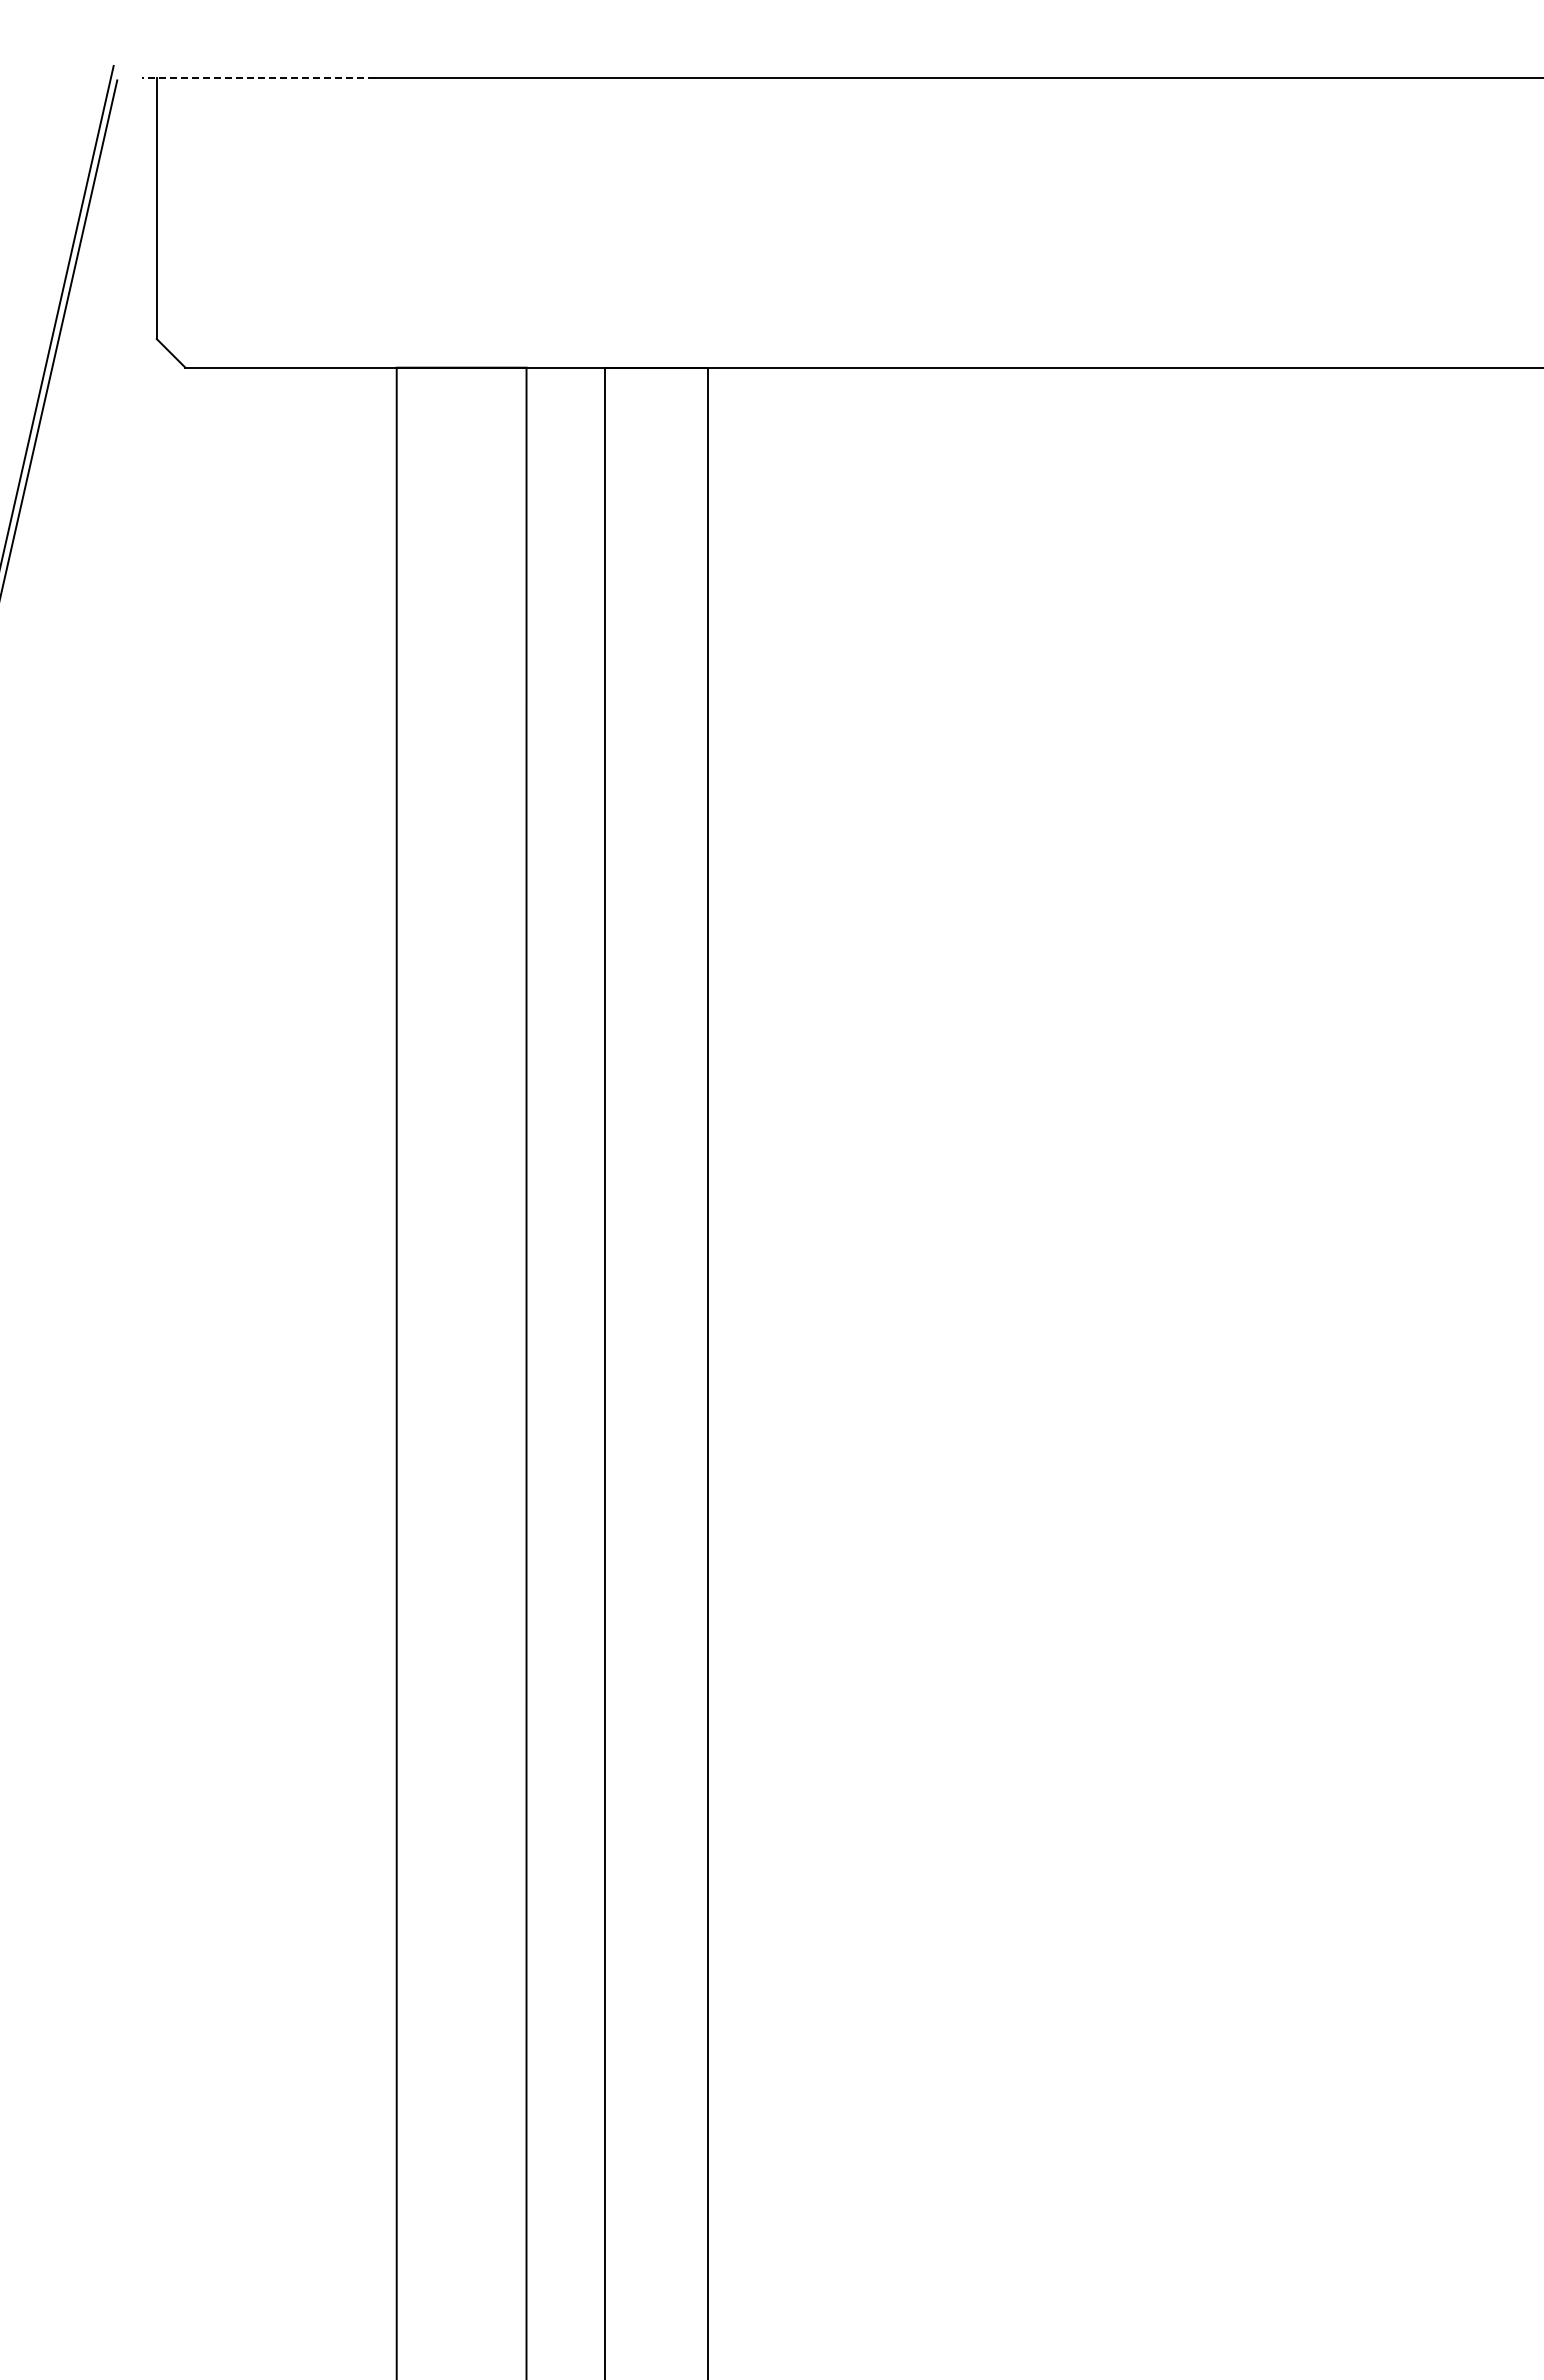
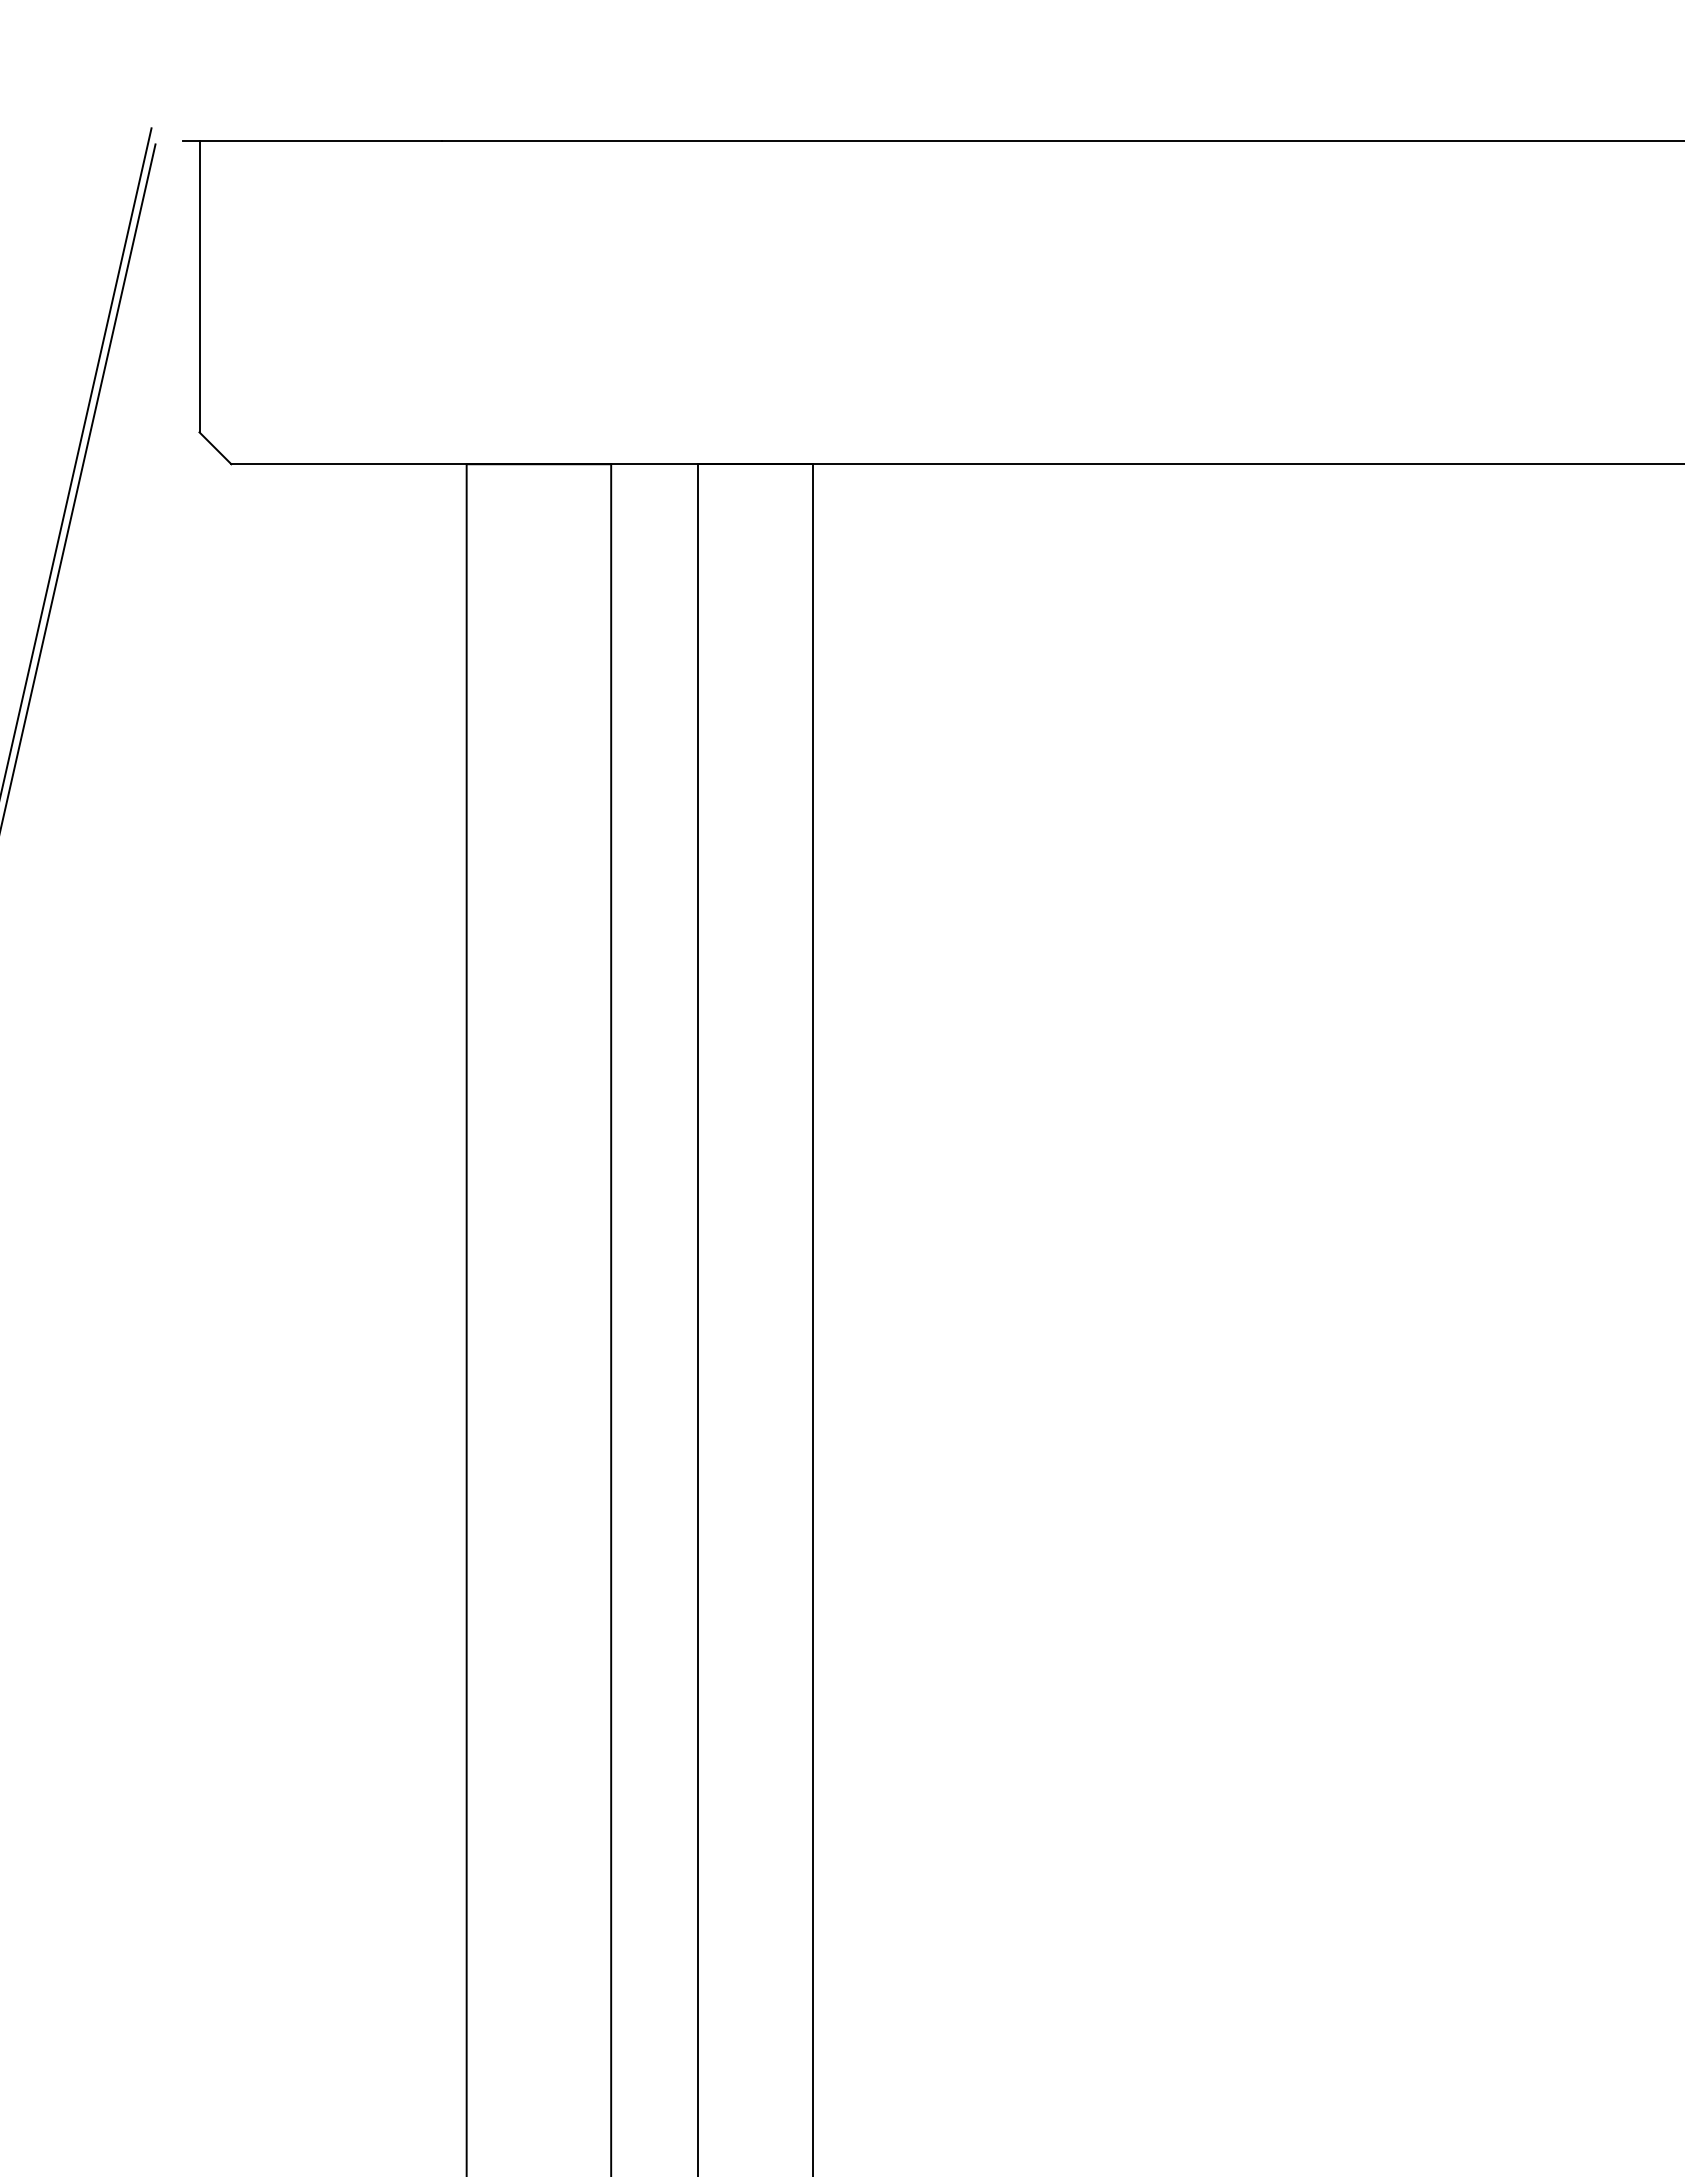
line: (258, 77) -> (312, 141), dashed -> solid

